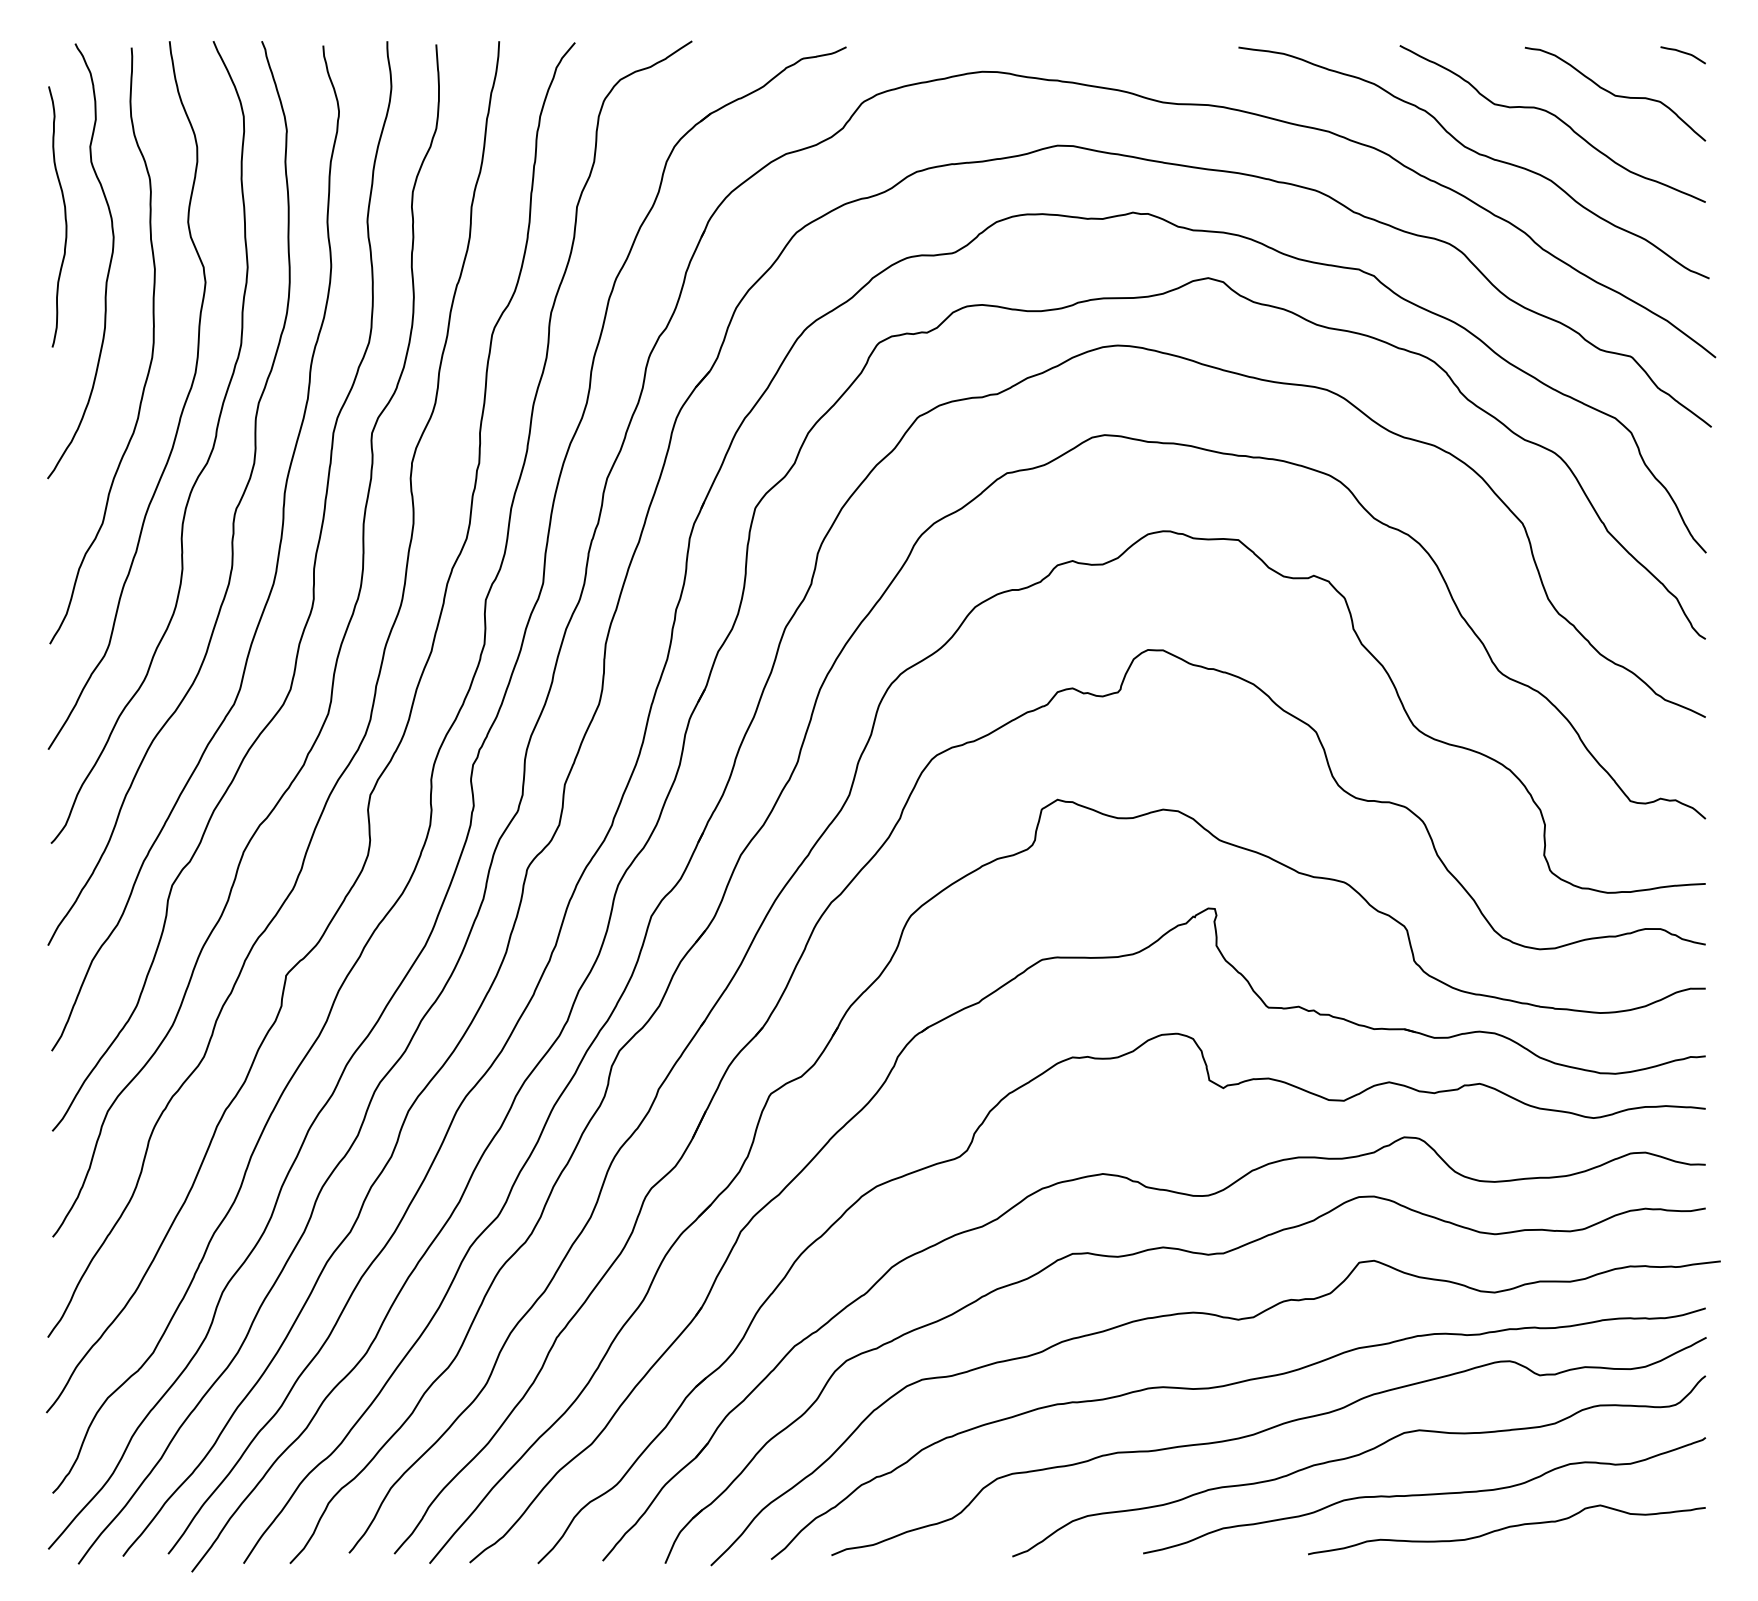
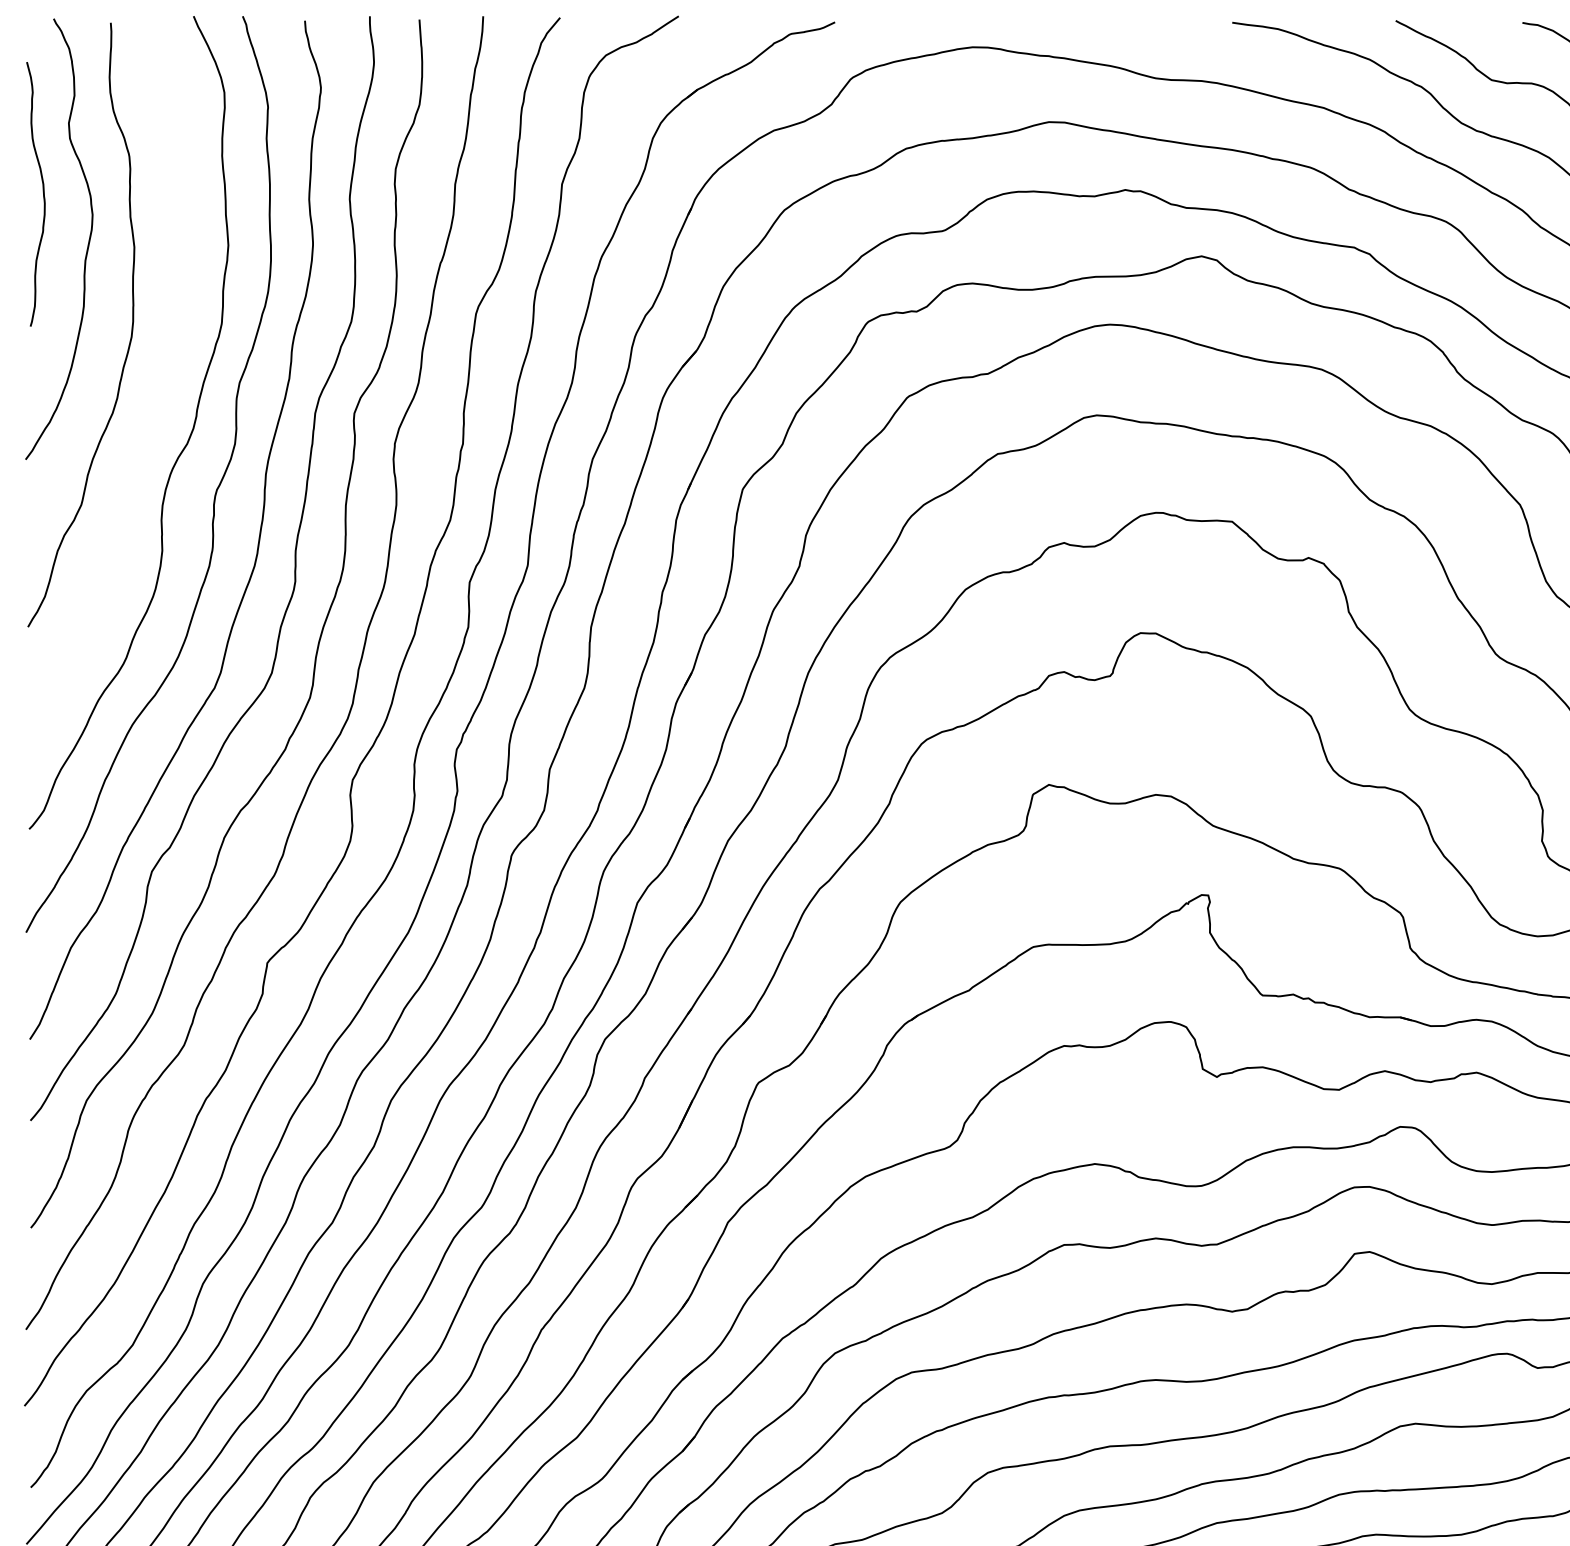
curve: (180, 413) -> (160, 393), removed

